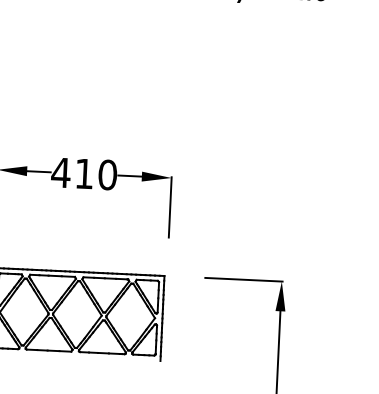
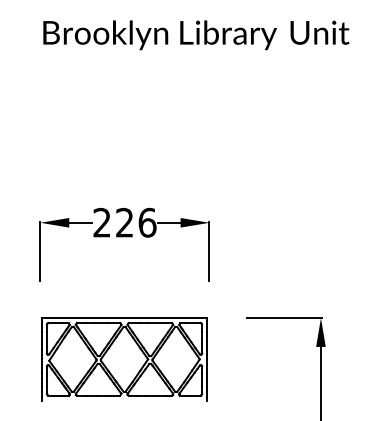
text: (84, 173) -> (124, 222), 410 -> 226

